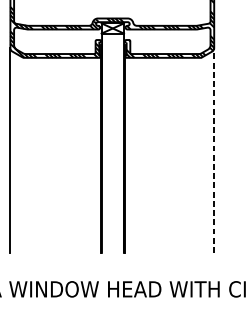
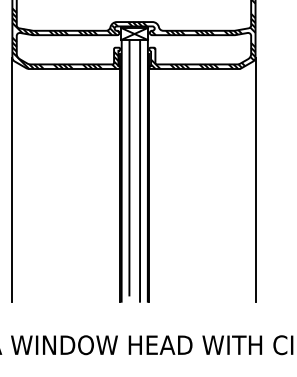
line: (108, 140) -> (129, 167), added
line: (117, 142) -> (140, 170), added
line: (214, 150) -> (255, 179), dashed -> solid

